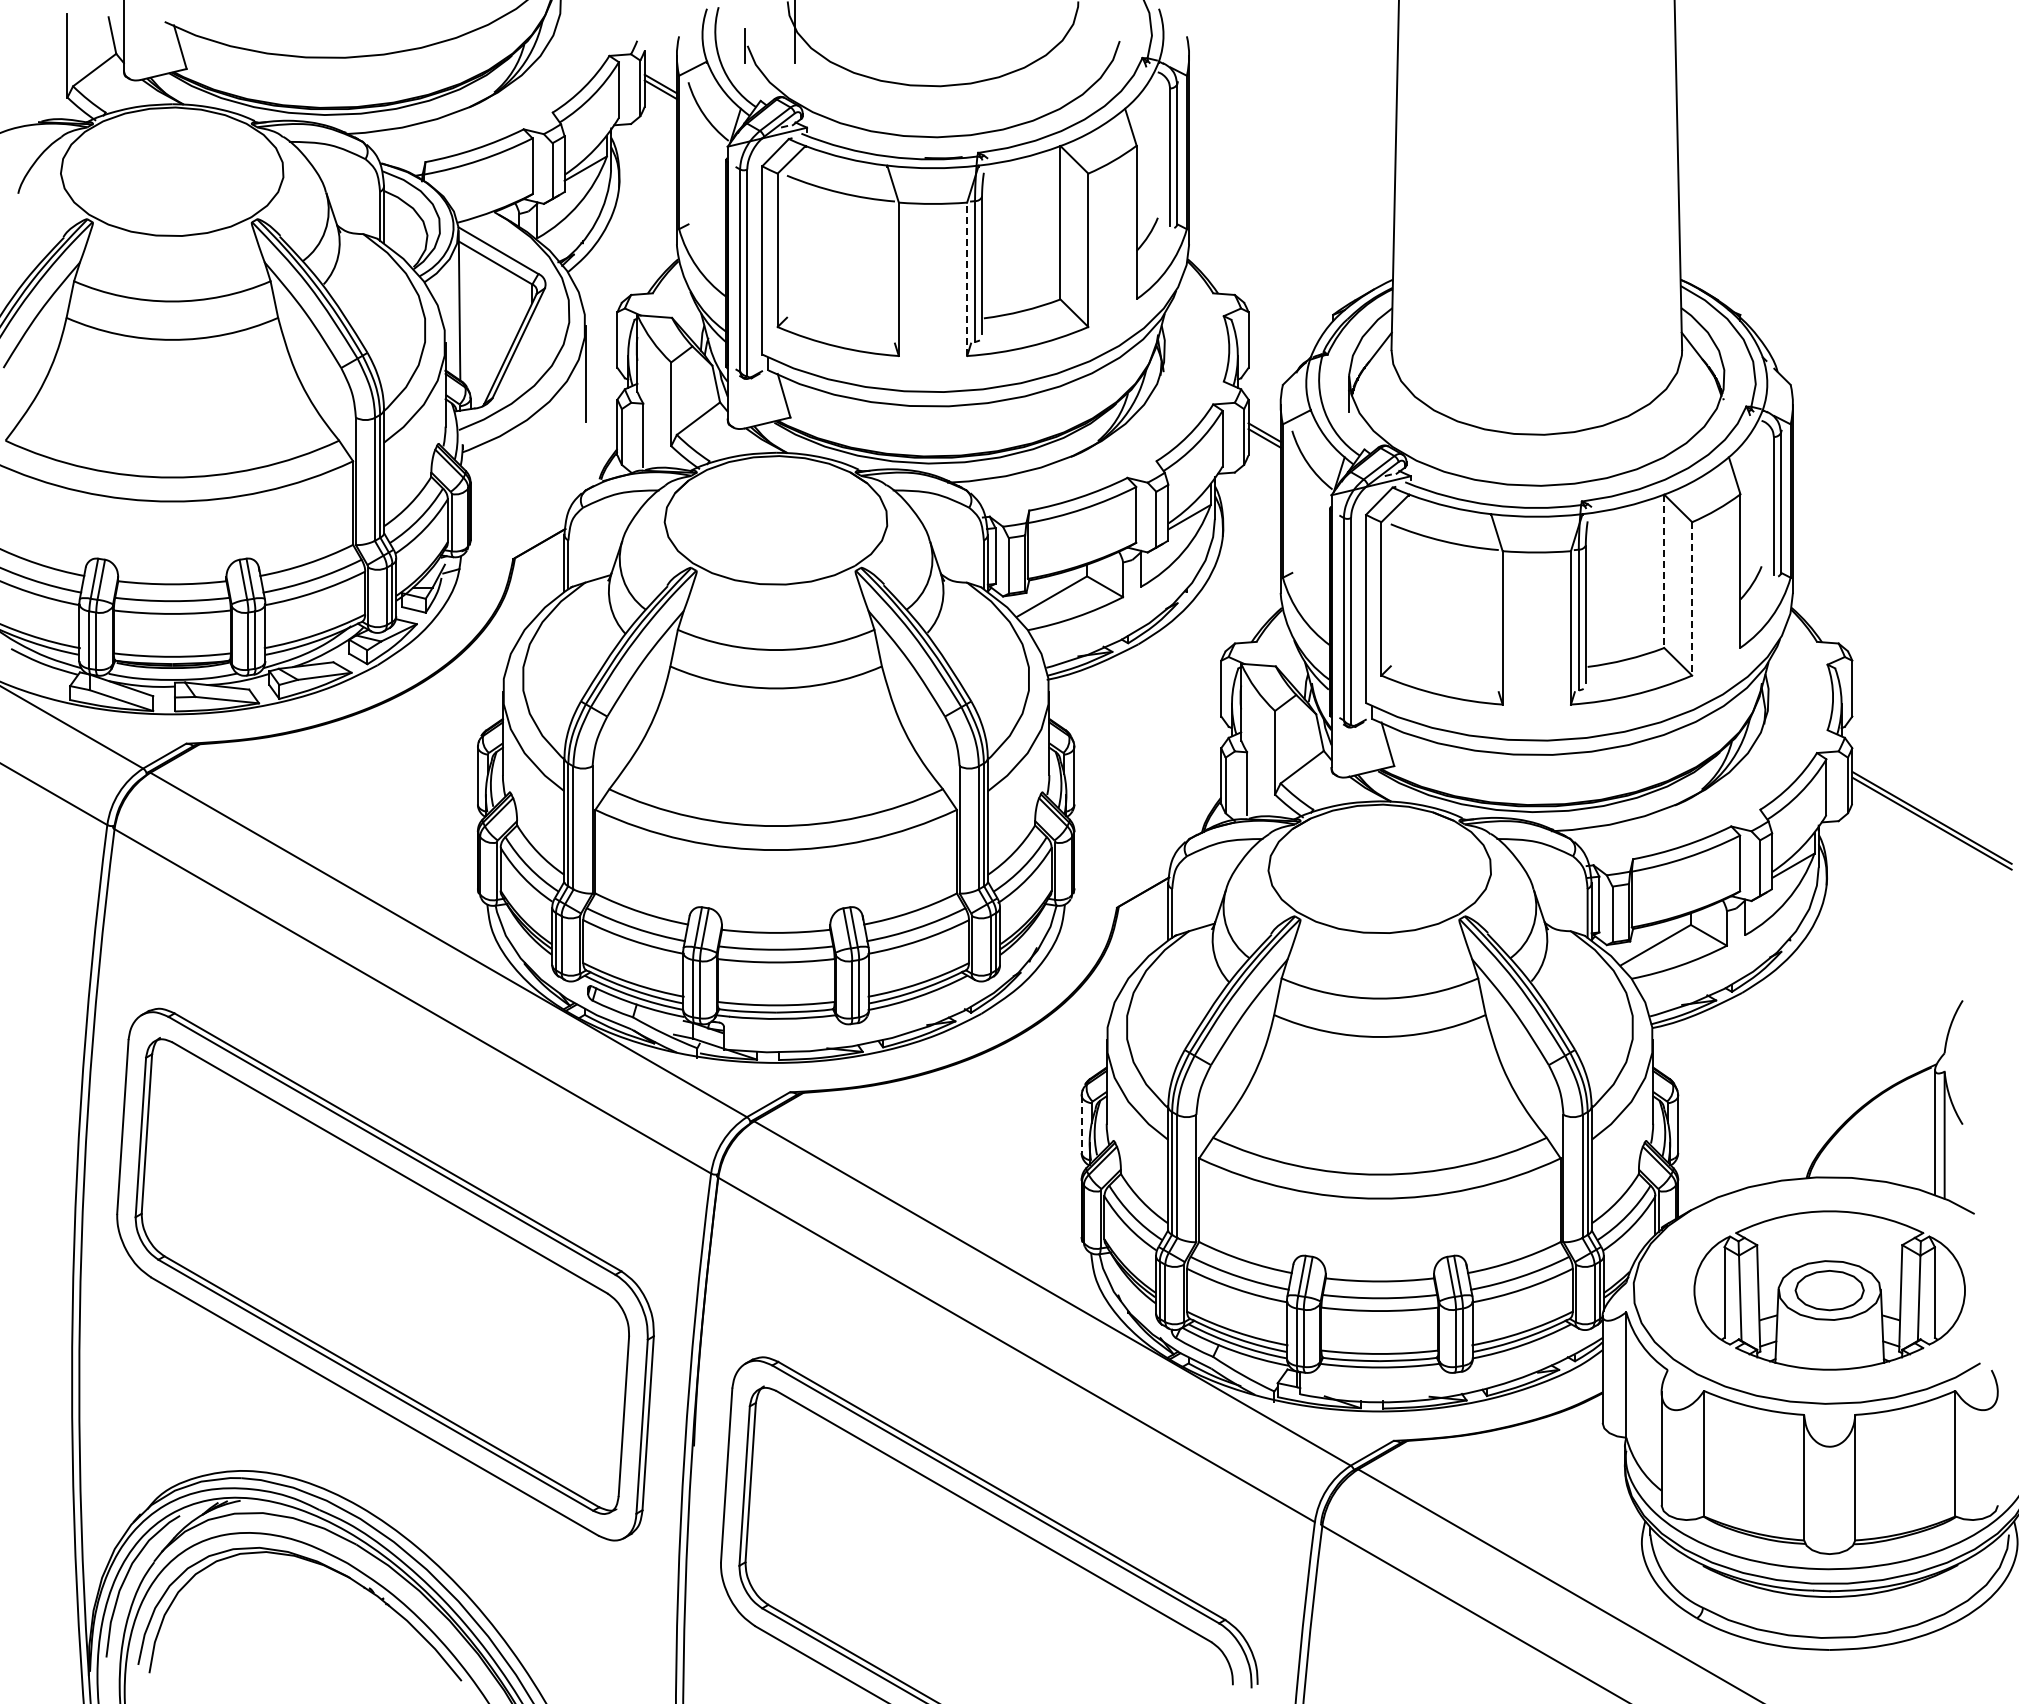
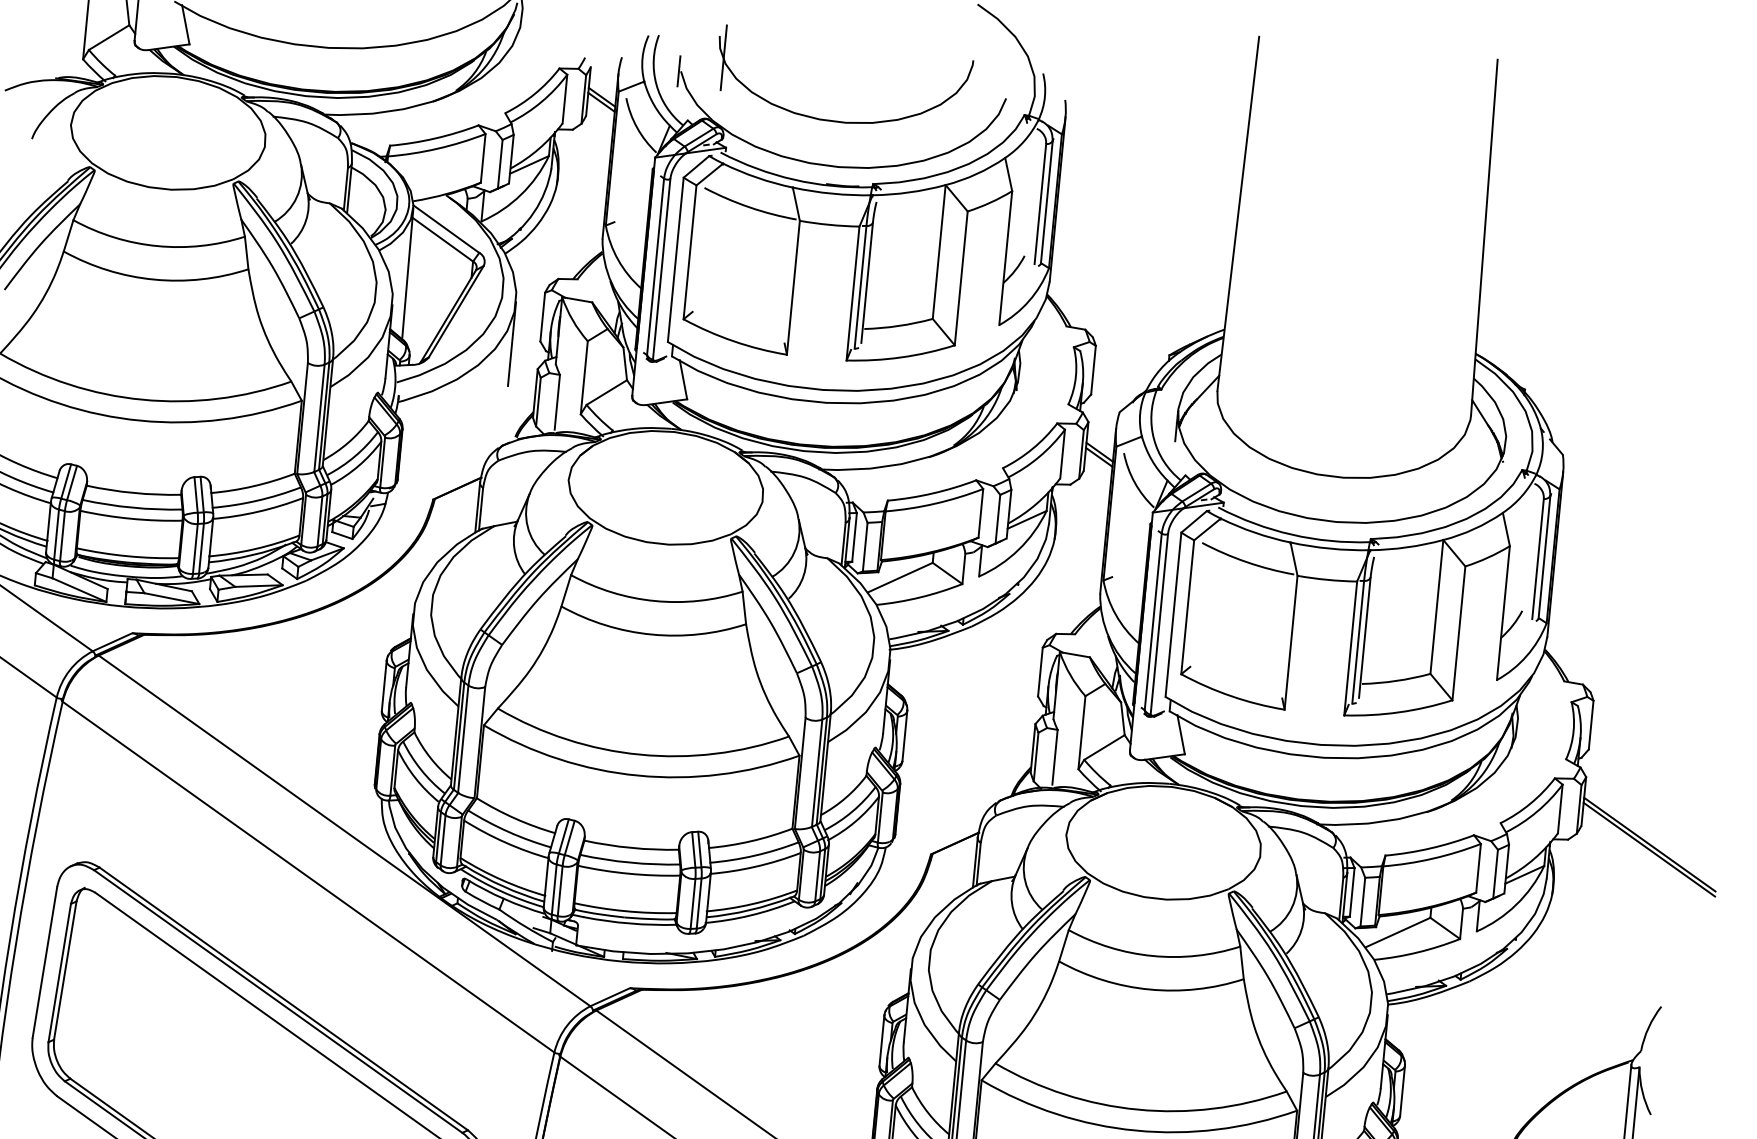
line: (967, 279) -> (853, 293), dashed -> solid
line: (1664, 571) -> (1437, 607), dashed -> solid
line: (1692, 598) -> (1459, 633), dashed -> solid
line: (1081, 1124) -> (881, 1040), dashed -> solid

